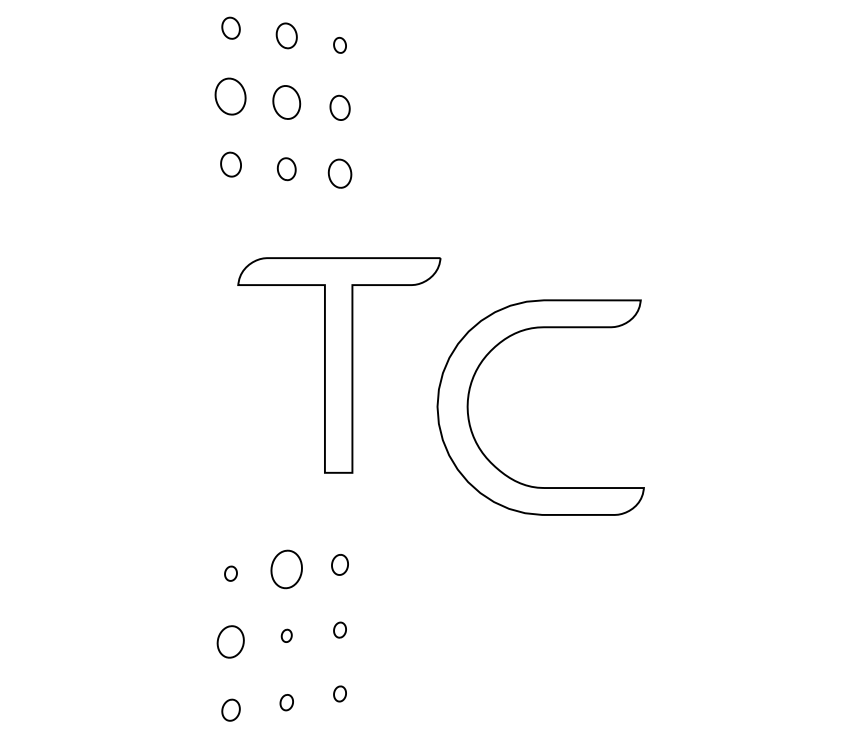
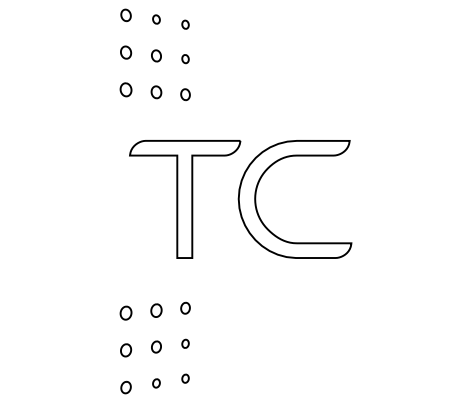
part: (286, 35) -> (156, 19), size x0.62
part: (231, 96) -> (126, 52), size x0.62
part: (286, 101) -> (156, 55), size x0.62
part: (339, 109) -> (185, 59), size x0.62
part: (339, 173) -> (185, 94), size x0.71
part: (470, 407) -> (256, 199), moved
part: (286, 568) -> (156, 310), size x0.62
part: (230, 572) -> (125, 312), size x1.67
part: (286, 634) -> (156, 346), size x1.67
part: (231, 642) -> (126, 350), size x0.71

